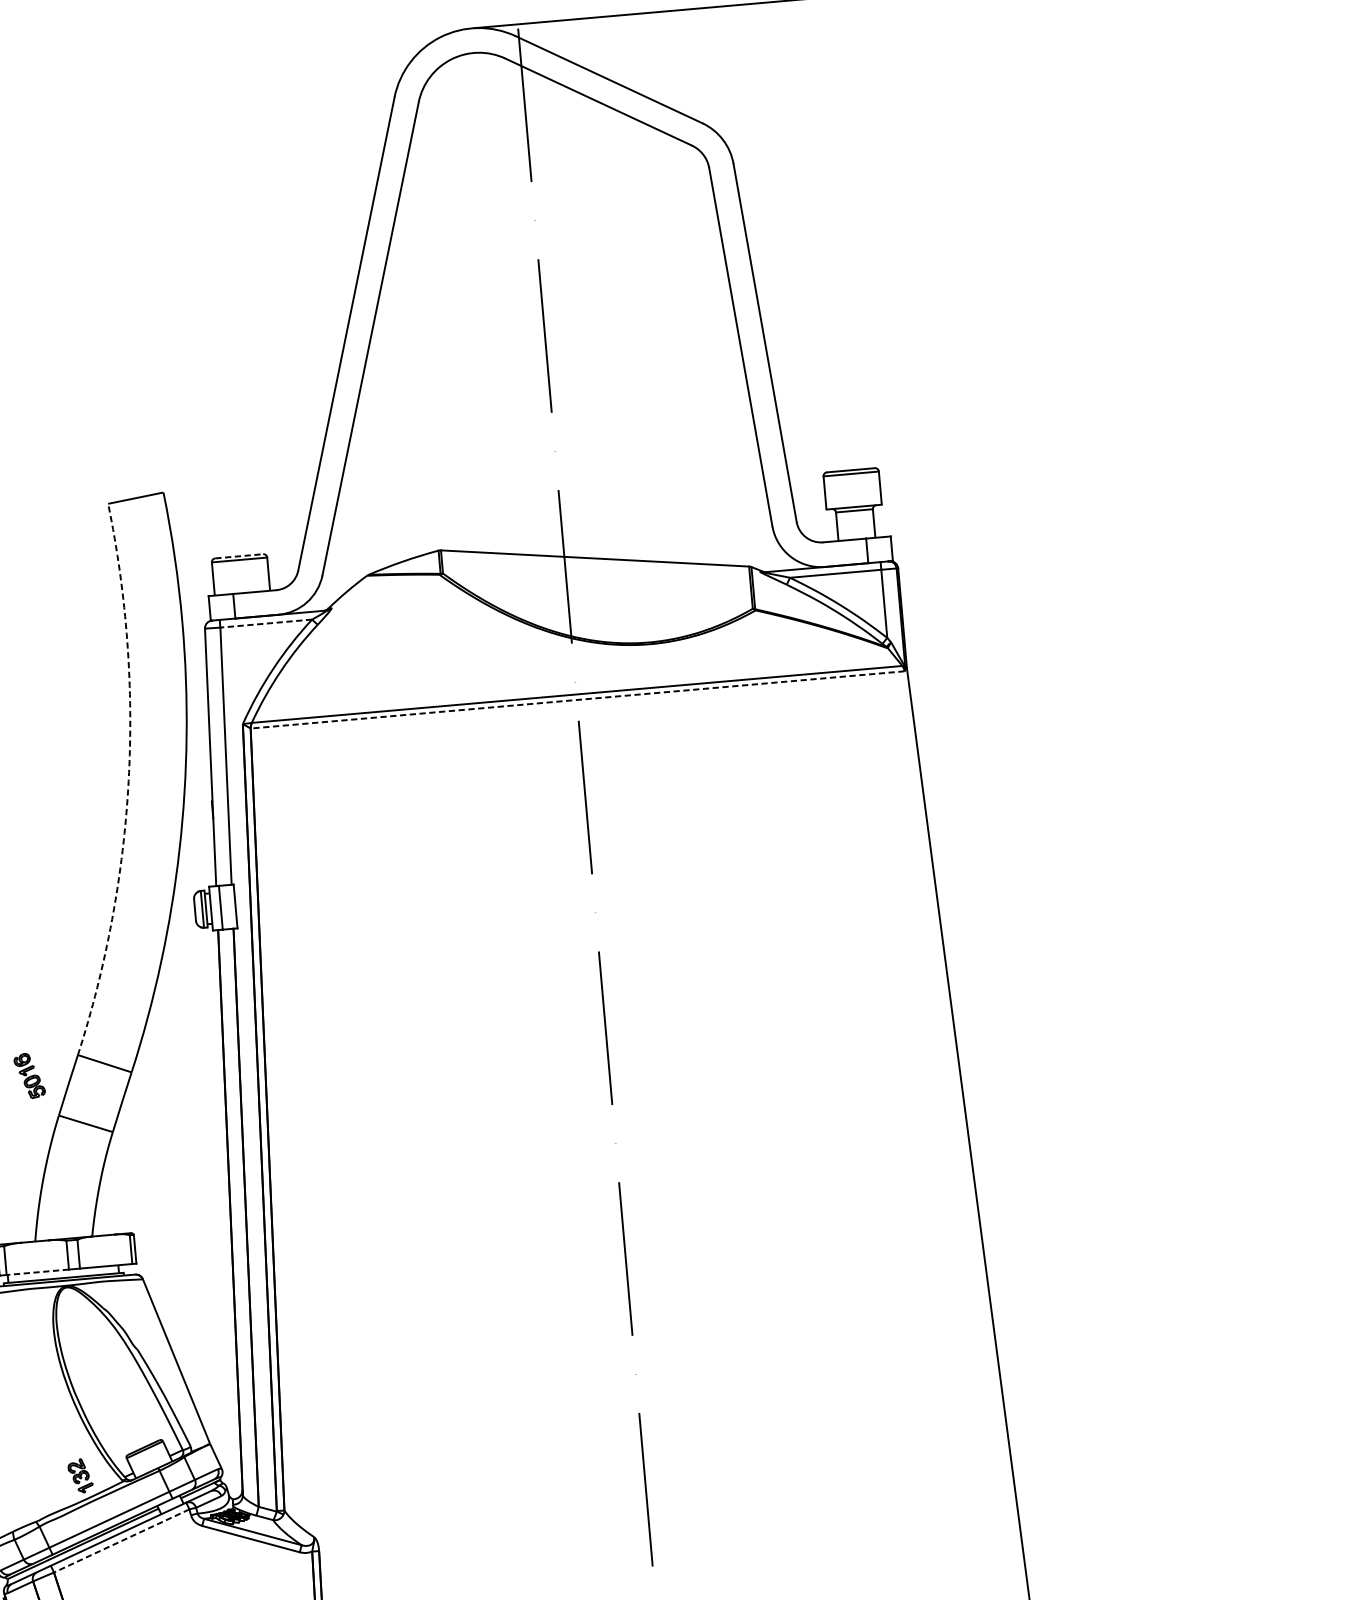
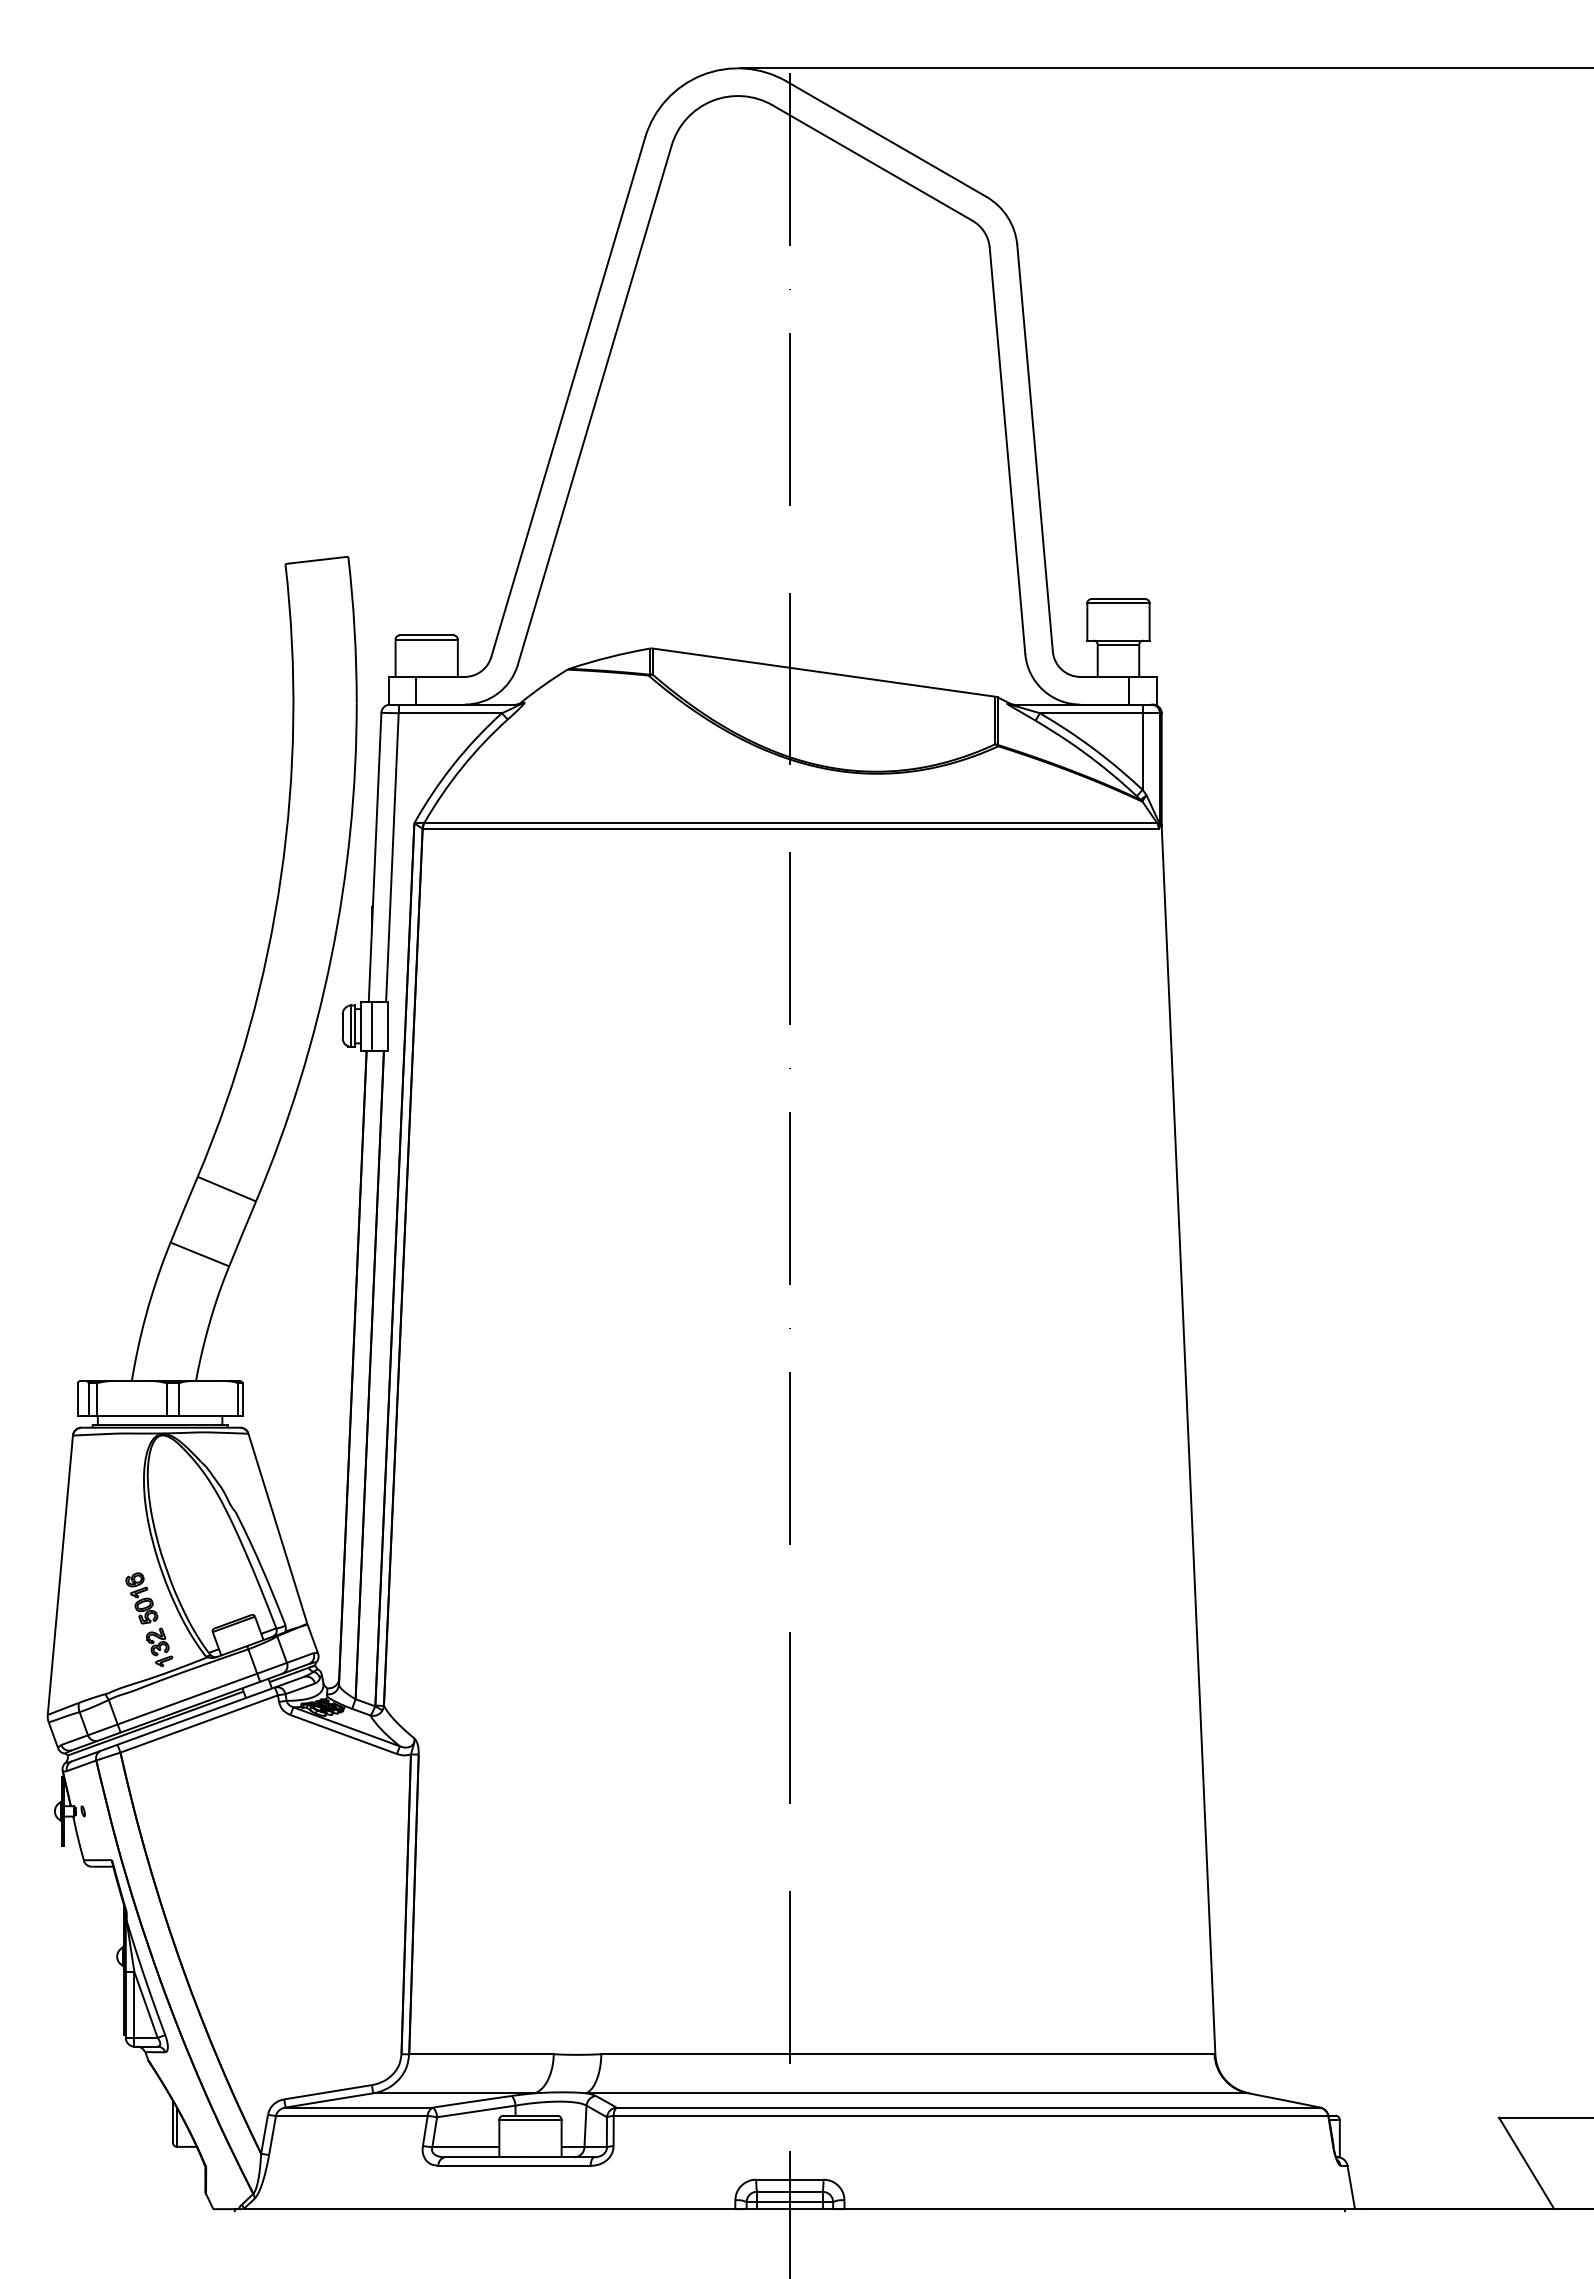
line: (239, 556) -> (426, 635), dashed -> solid
line: (266, 623) -> (450, 713), dashed -> solid
line: (577, 699) -> (790, 828), dashed -> solid
arc: (128, 781) -> (281, 876), dashed -> solid
part: (29, 1076) -> (141, 1598), moved
line: (37, 1272) -> (131, 1415), dashed -> solid
line: (121, 1540) -> (199, 1723), dashed -> solid

